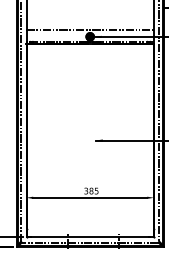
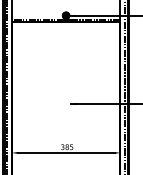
line: (90, 29) -> (66, 9), removed

